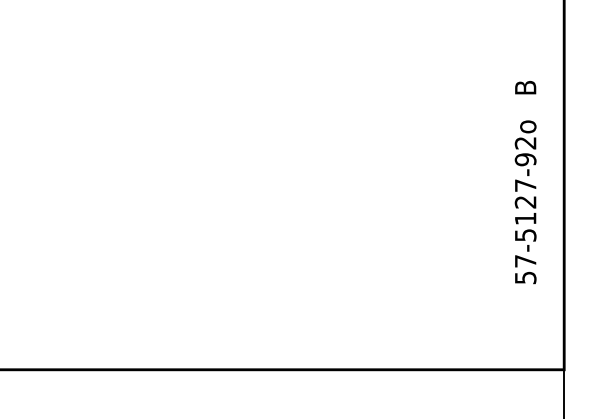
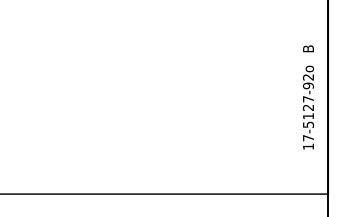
text: (525, 277) -> (308, 146), 57-5127-92o -> 17-5127-92o

